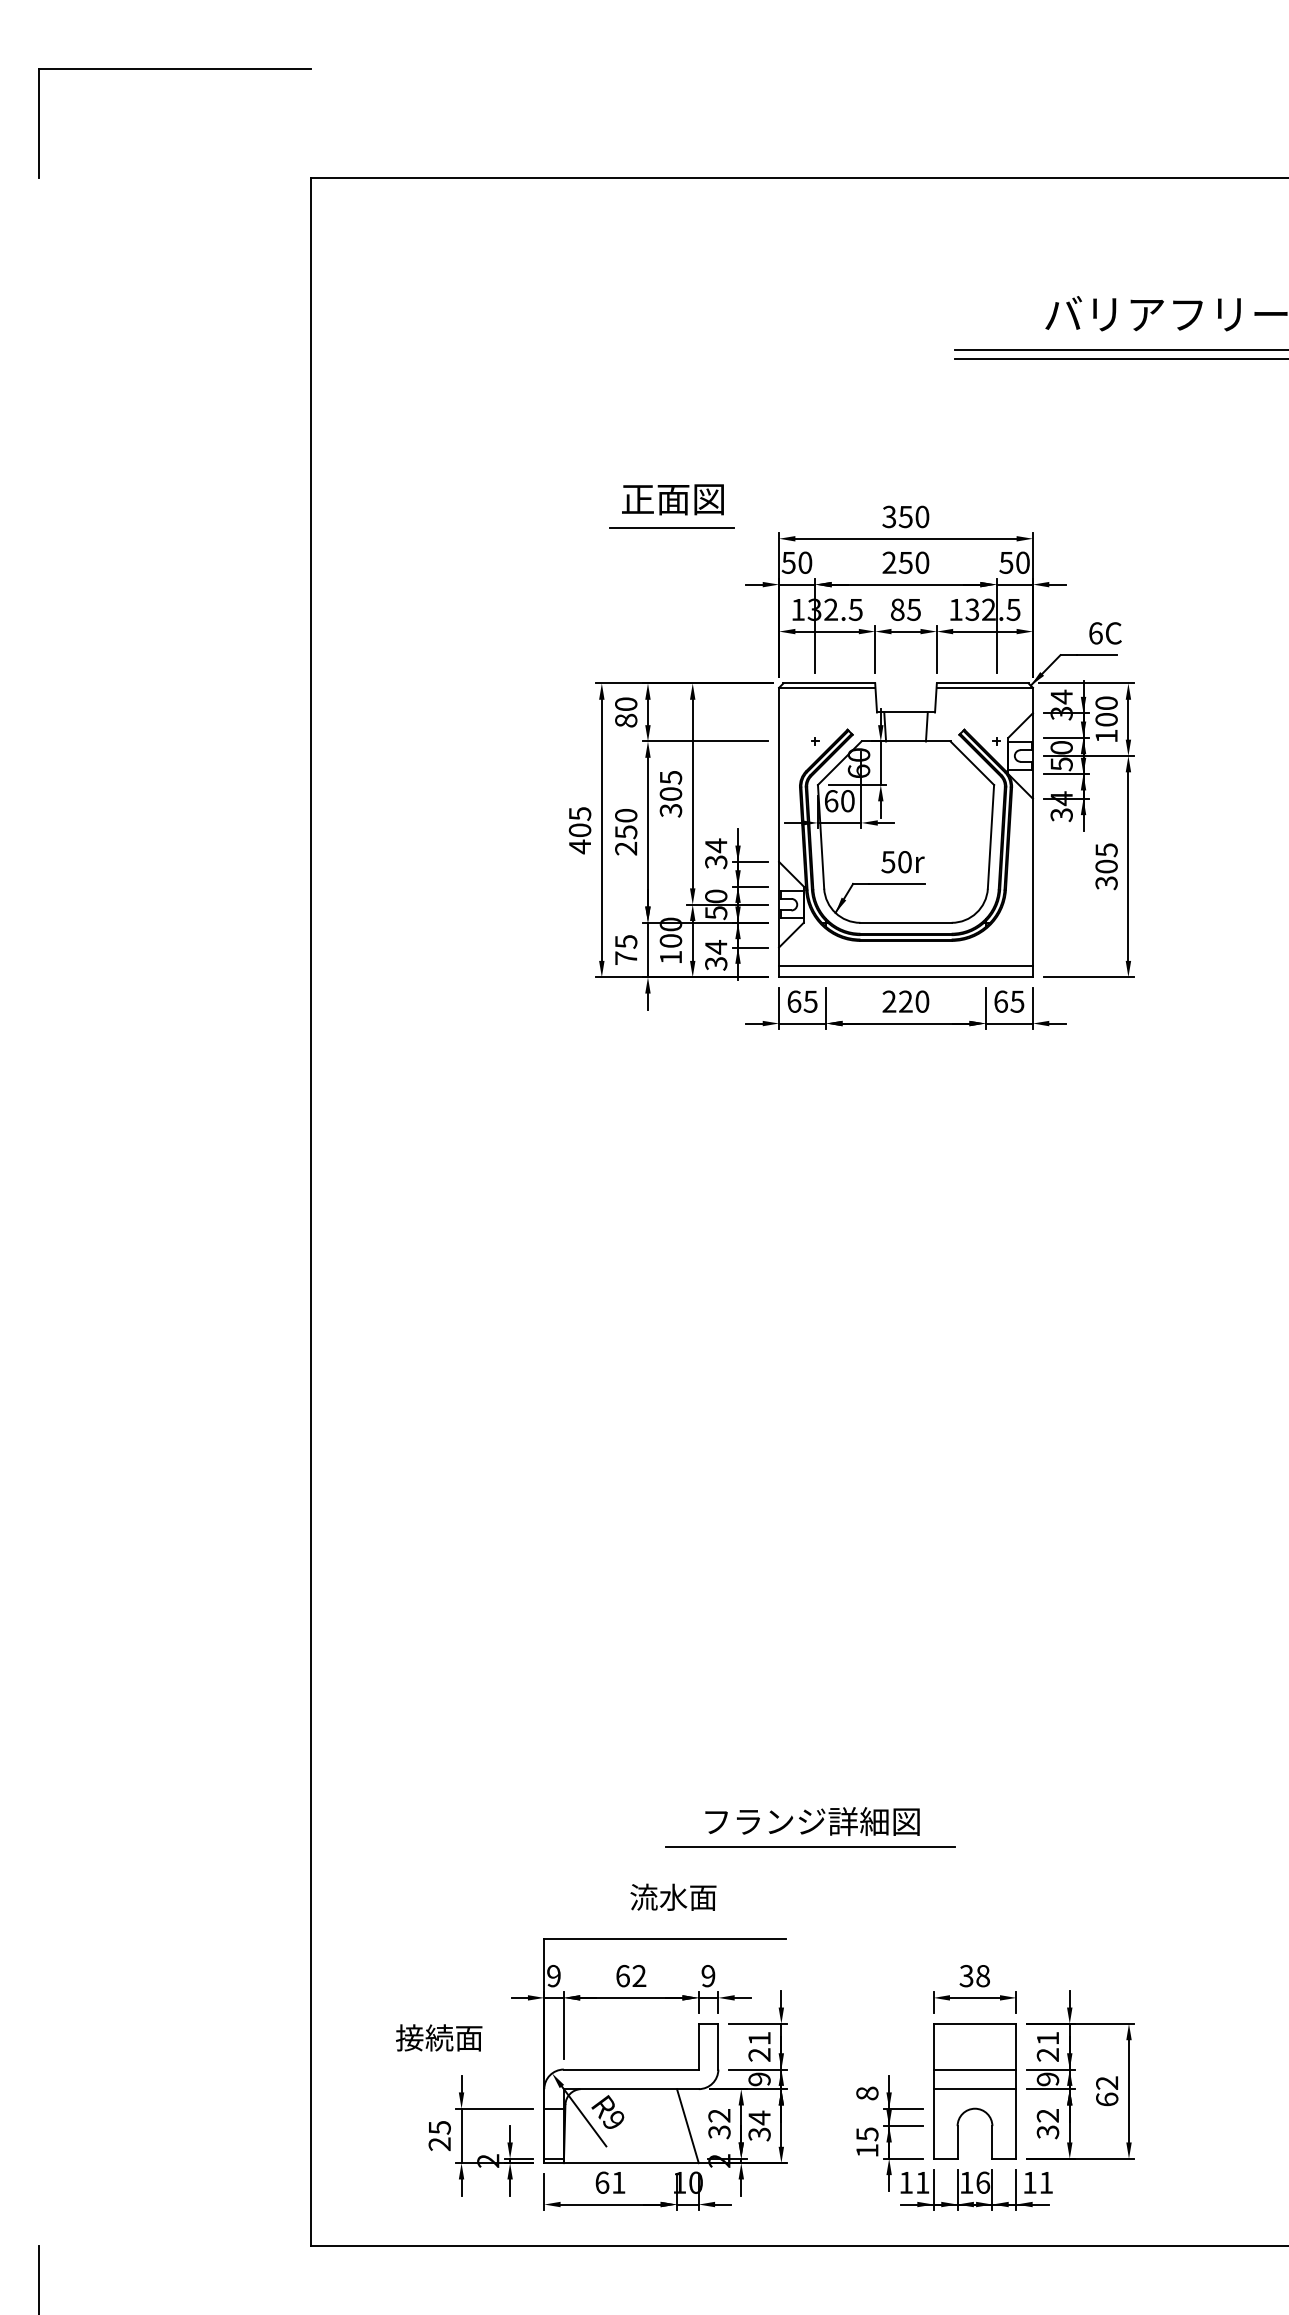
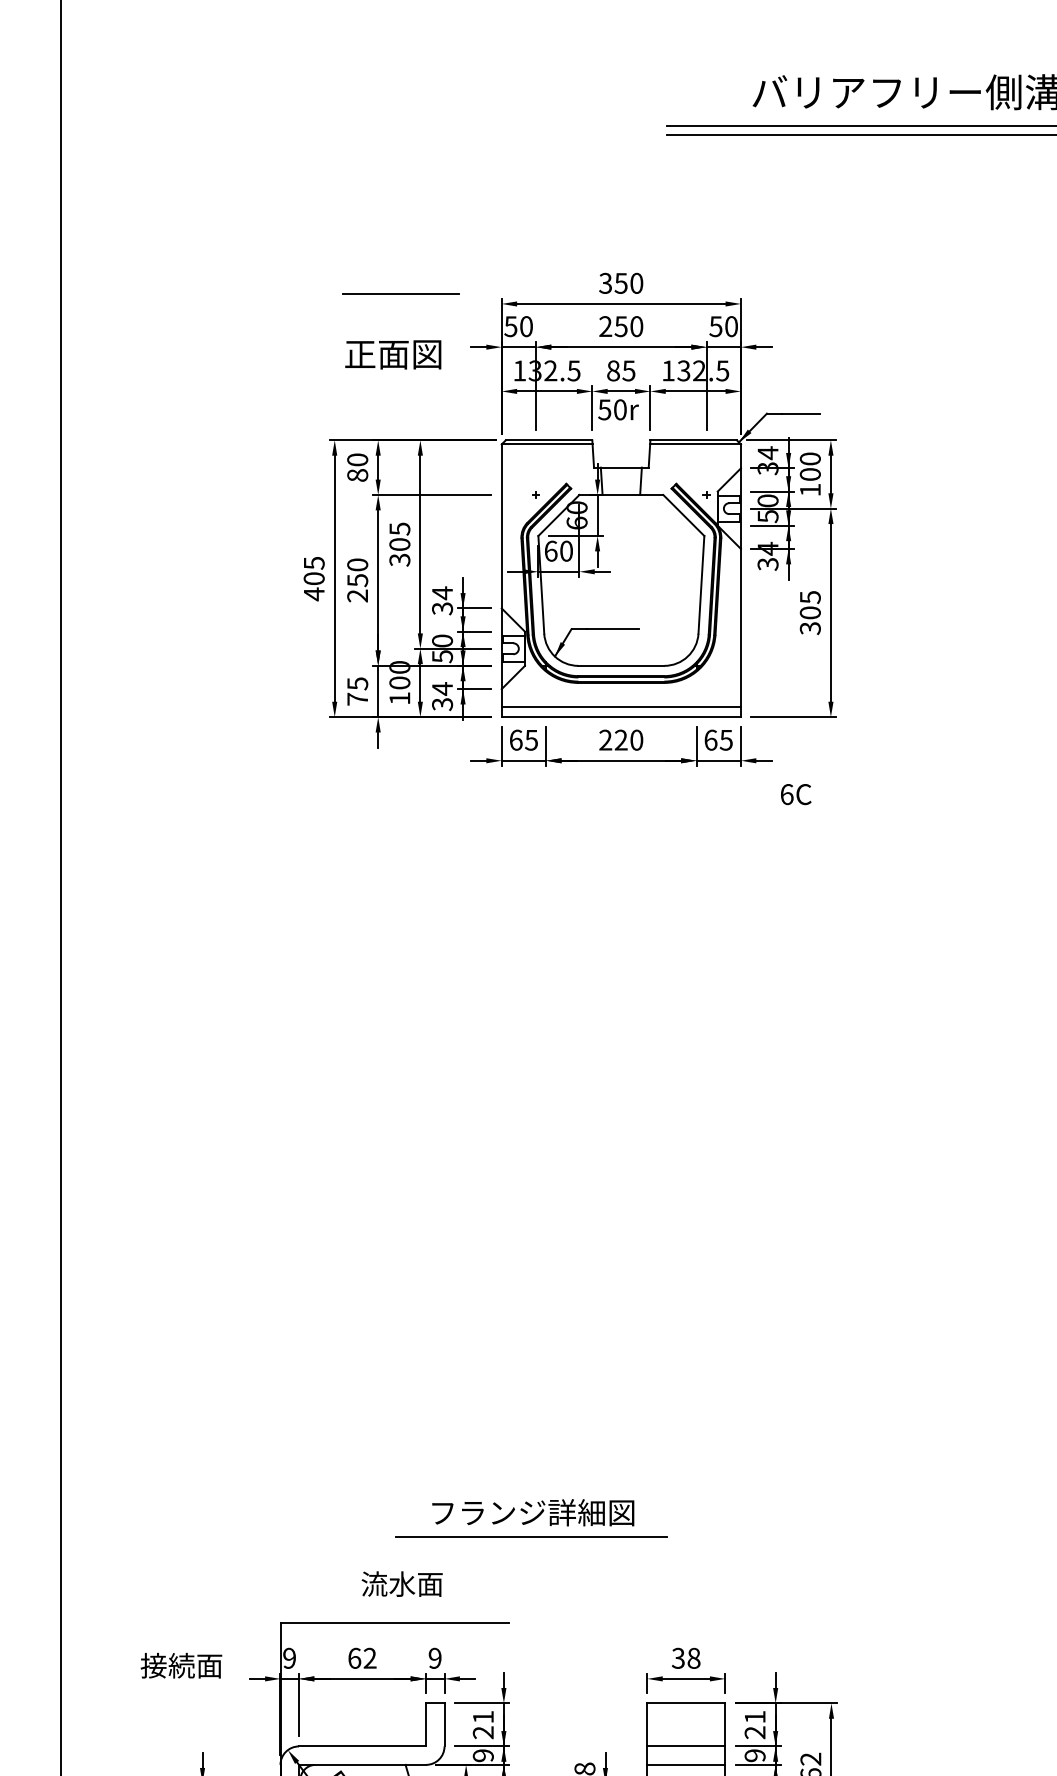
text: (672, 499) -> (392, 354), moved
text: (1105, 633) -> (796, 794), moved
text: (902, 862) -> (618, 410), moved
text: (439, 2037) -> (181, 1665), moved

